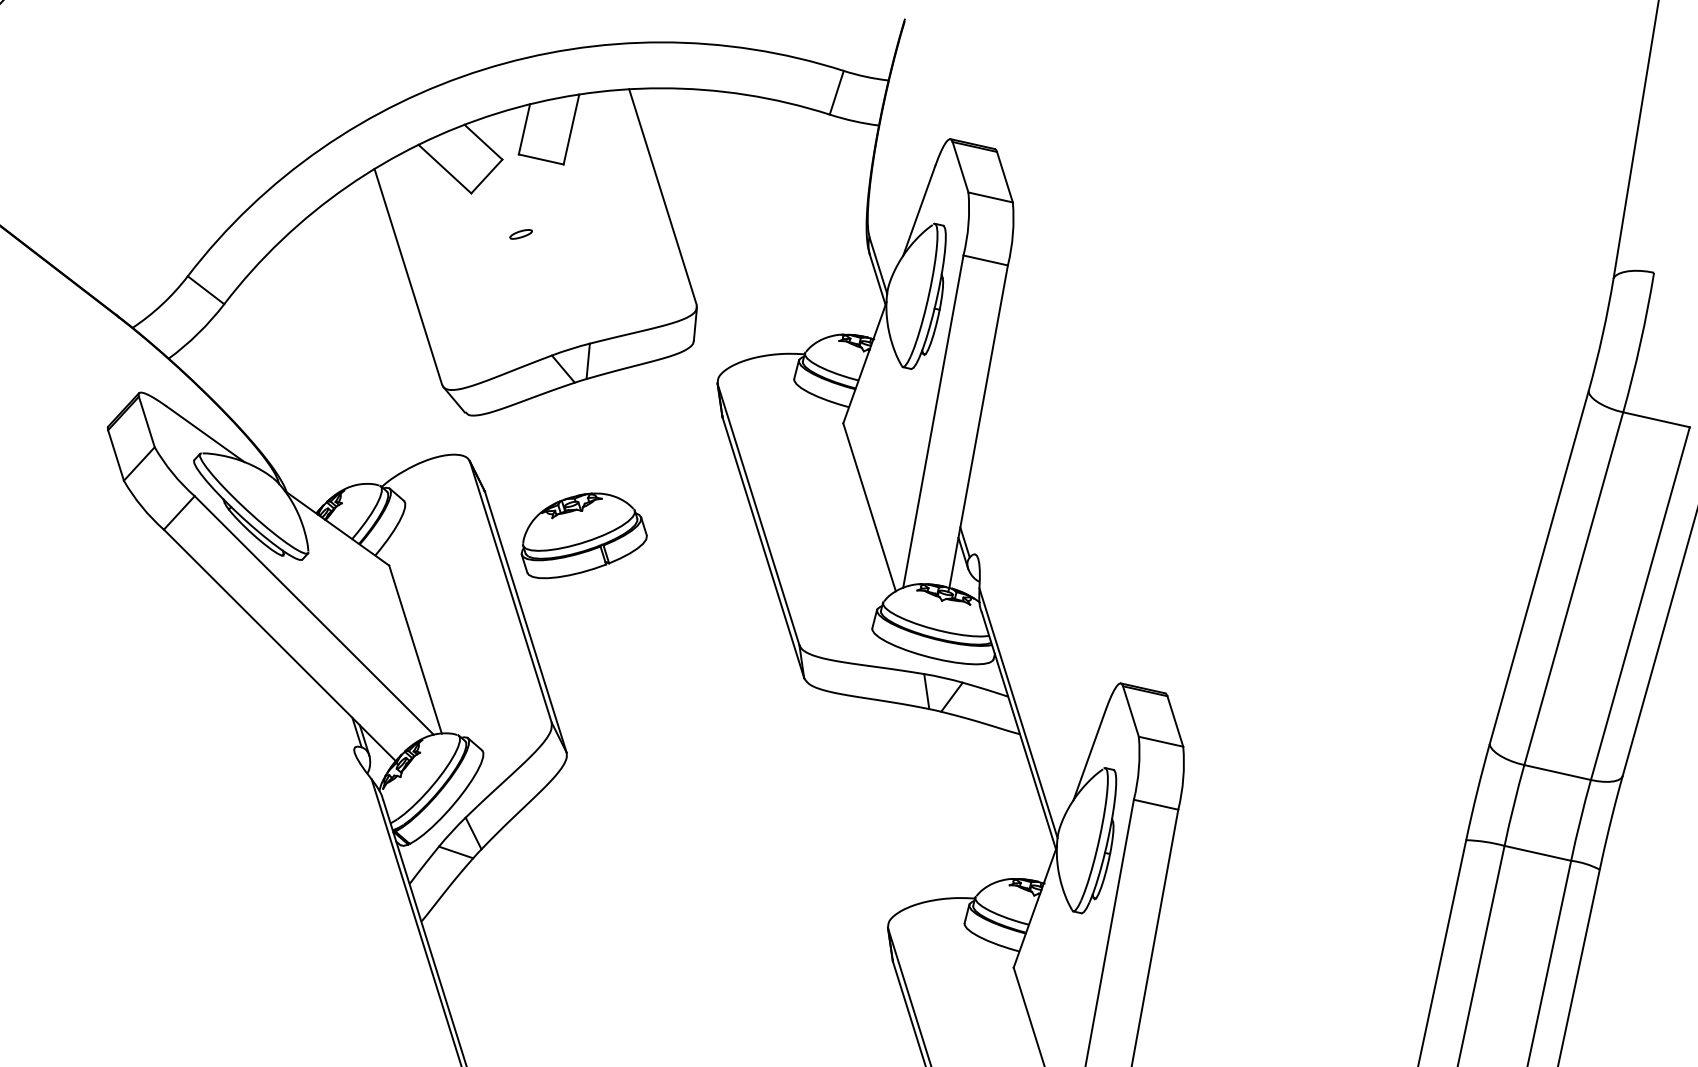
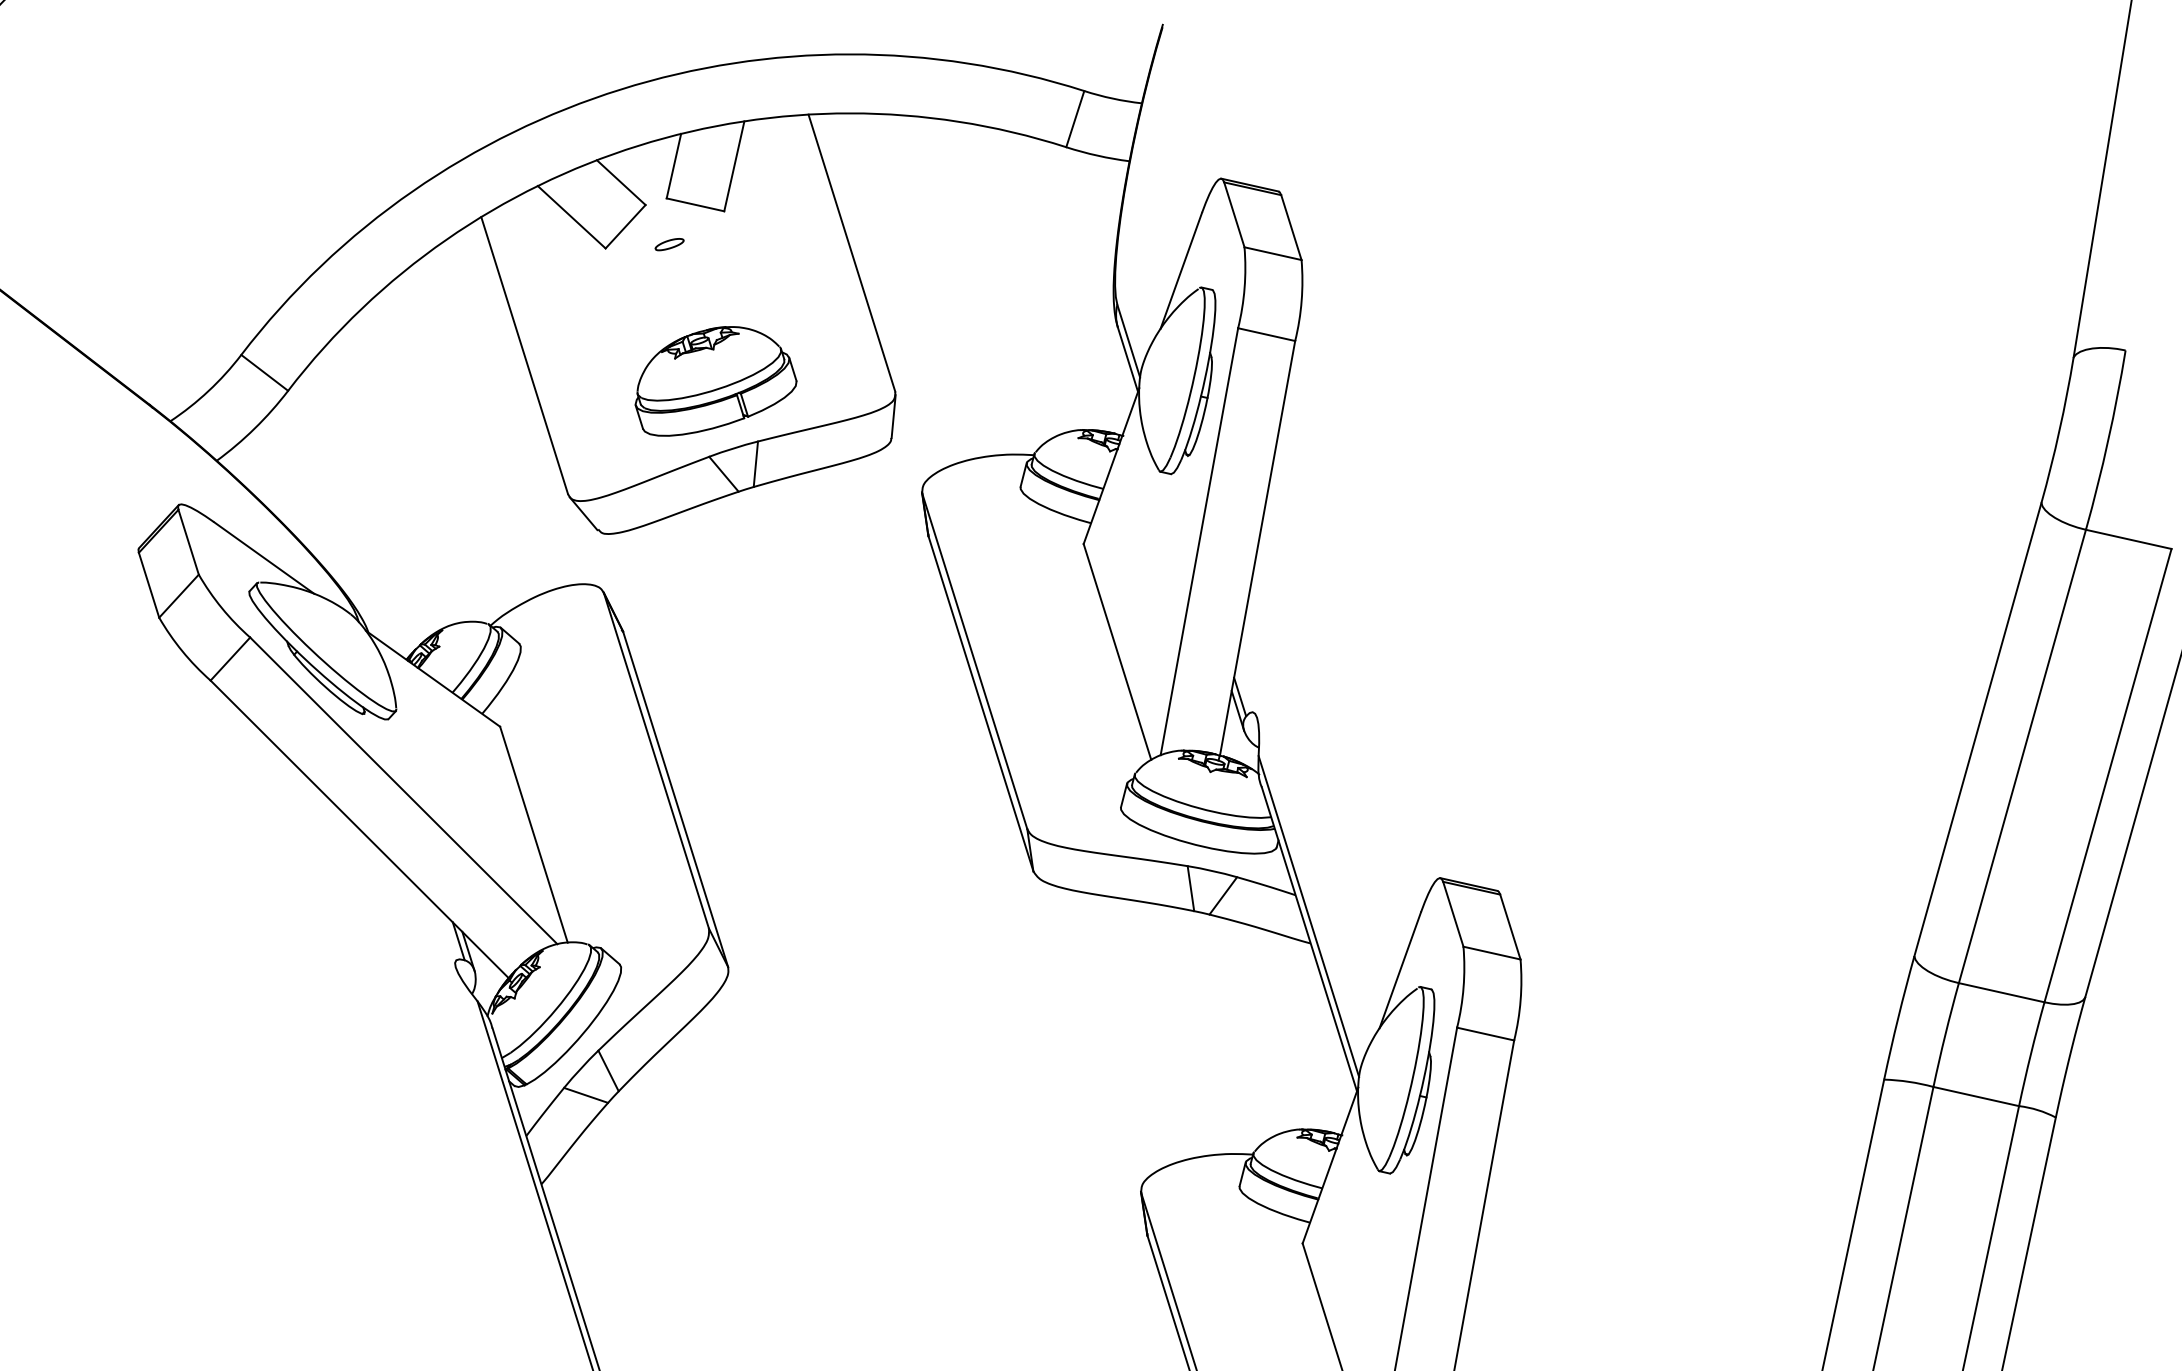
part: (520, 234) -> (668, 244), moved
part: (583, 535) -> (715, 380), moved

